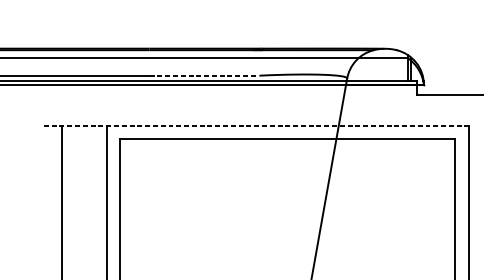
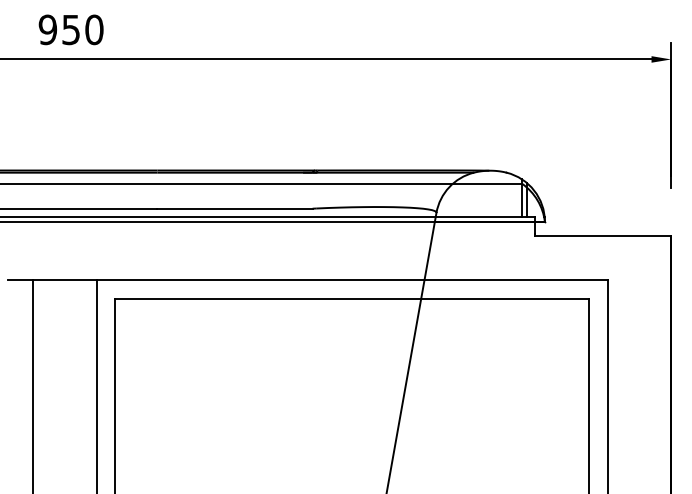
line: (204, 75) -> (235, 208), dashed -> solid
line: (256, 125) -> (308, 279), dashed -> solid

